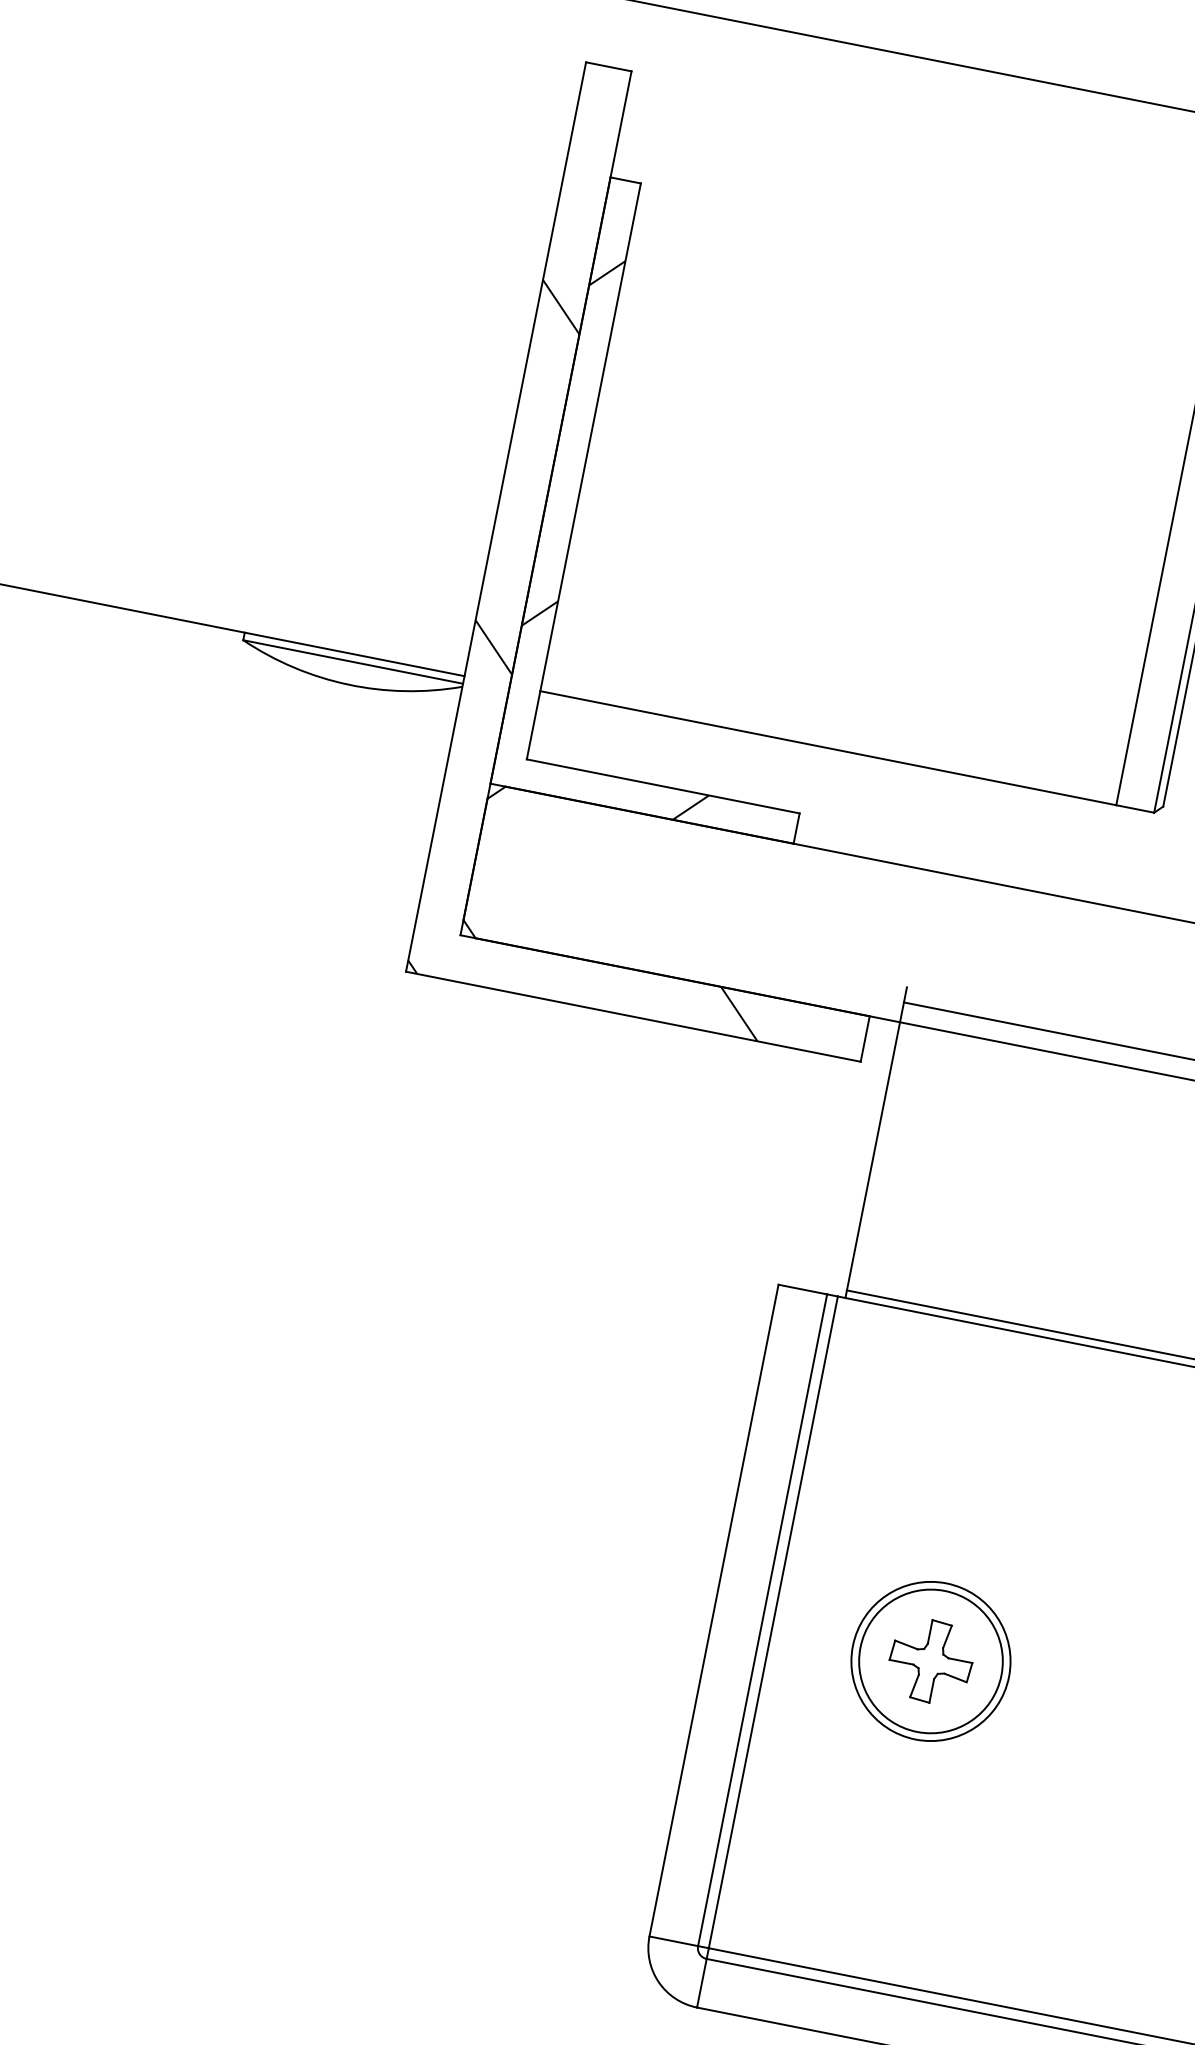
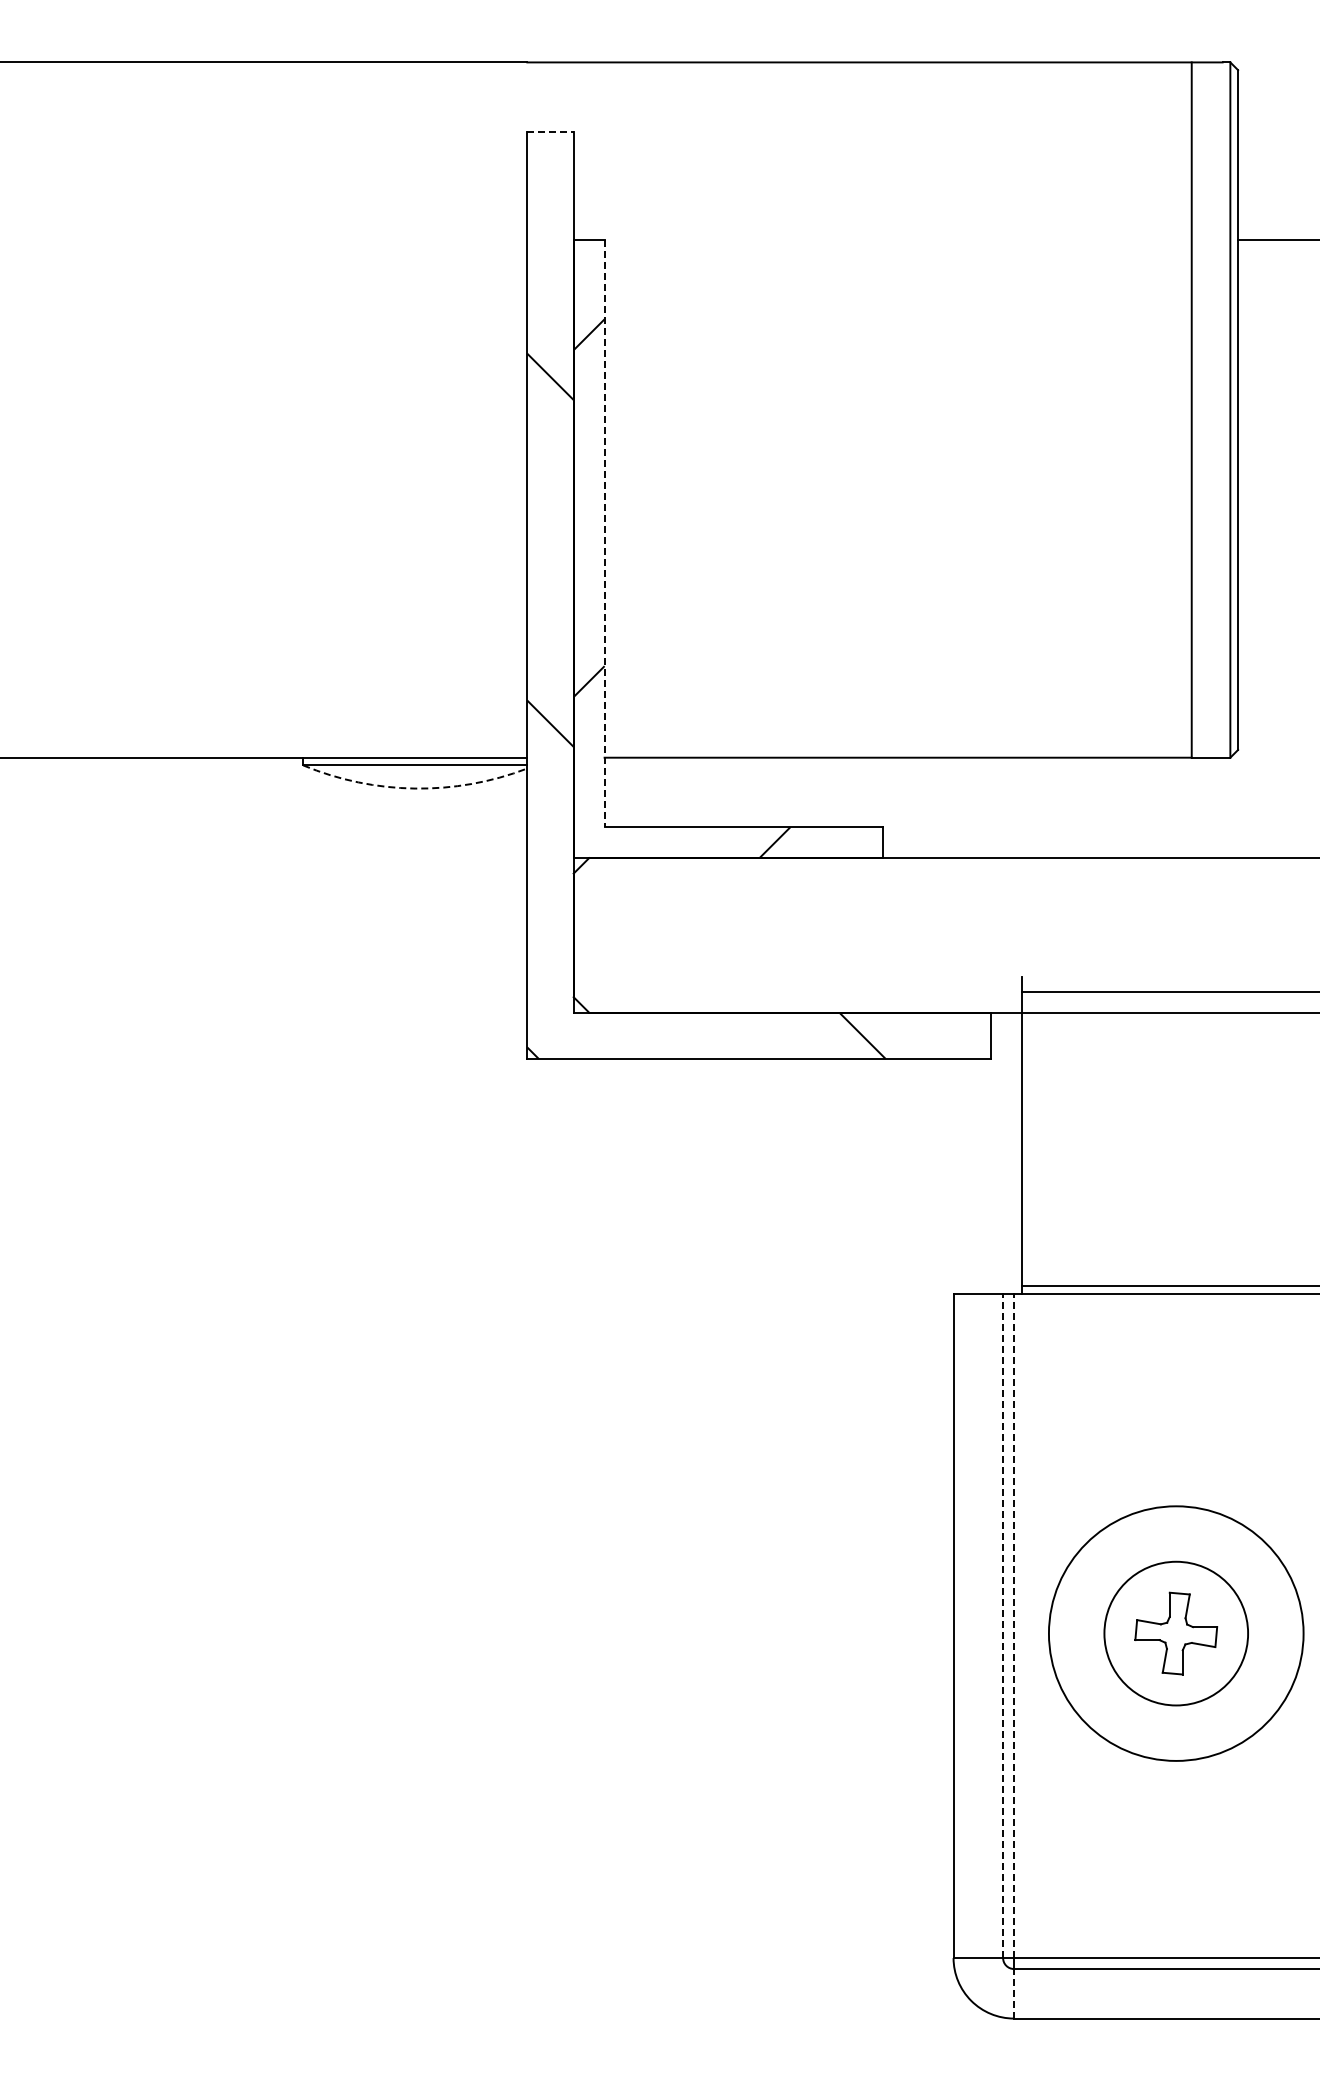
line: (609, 66) -> (551, 131), solid -> dashed
line: (583, 471) -> (604, 533), solid -> dashed
arc: (348, 684) -> (415, 788), solid -> dashed
line: (763, 1619) -> (1003, 1625), solid -> dashed
line: (773, 1622) -> (1014, 1625), solid -> dashed
circle: (930, 1661) -> (1175, 1633), size x1.6
line: (702, 1983) -> (1014, 1993), solid -> dashed

